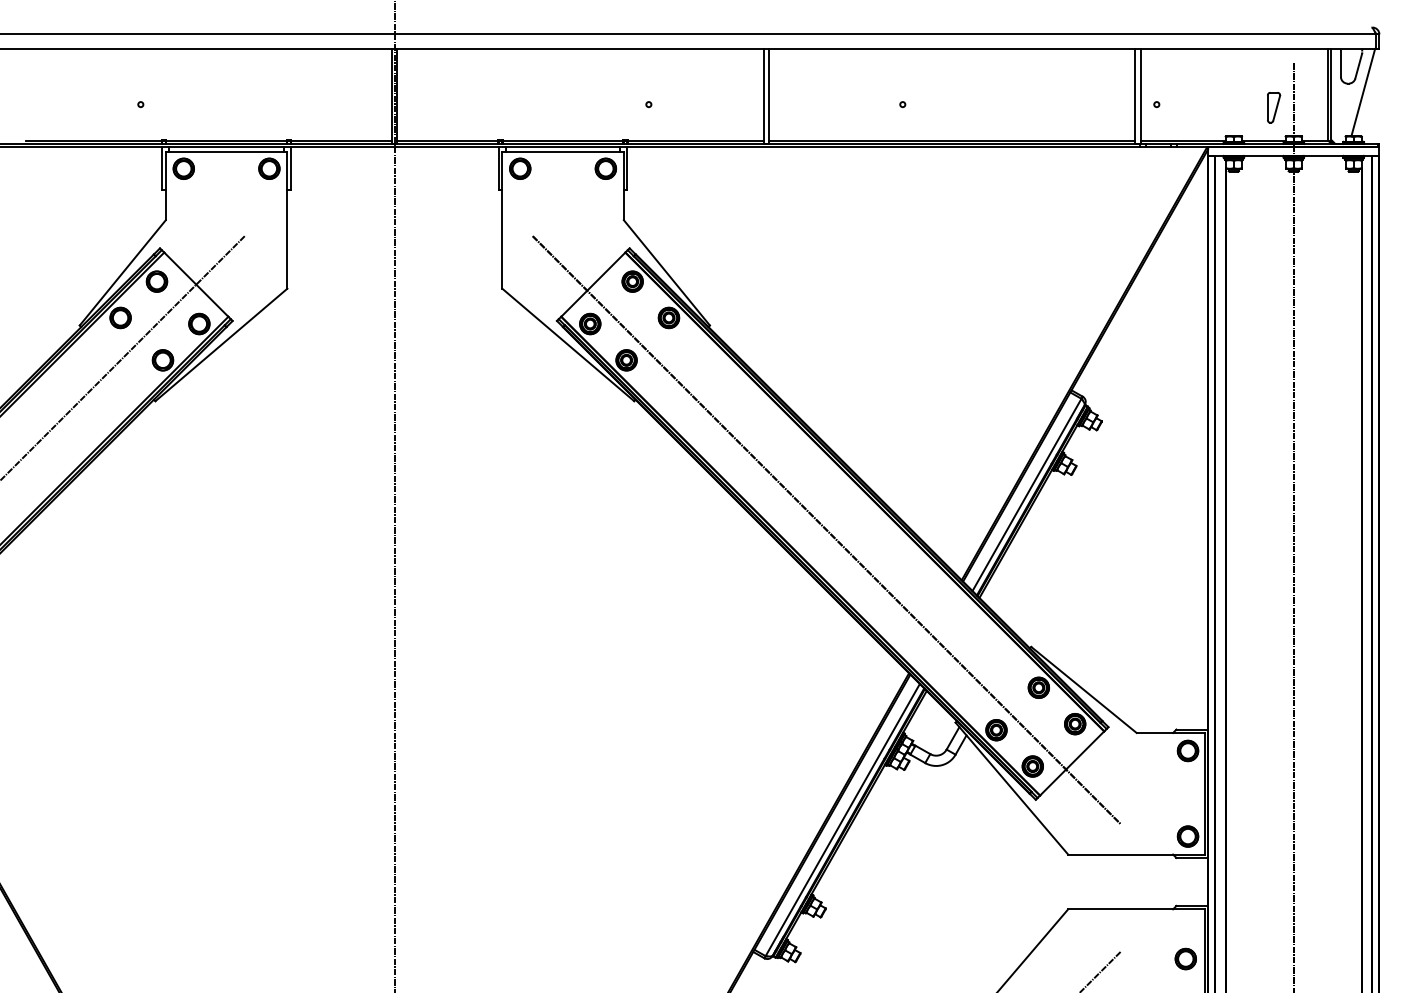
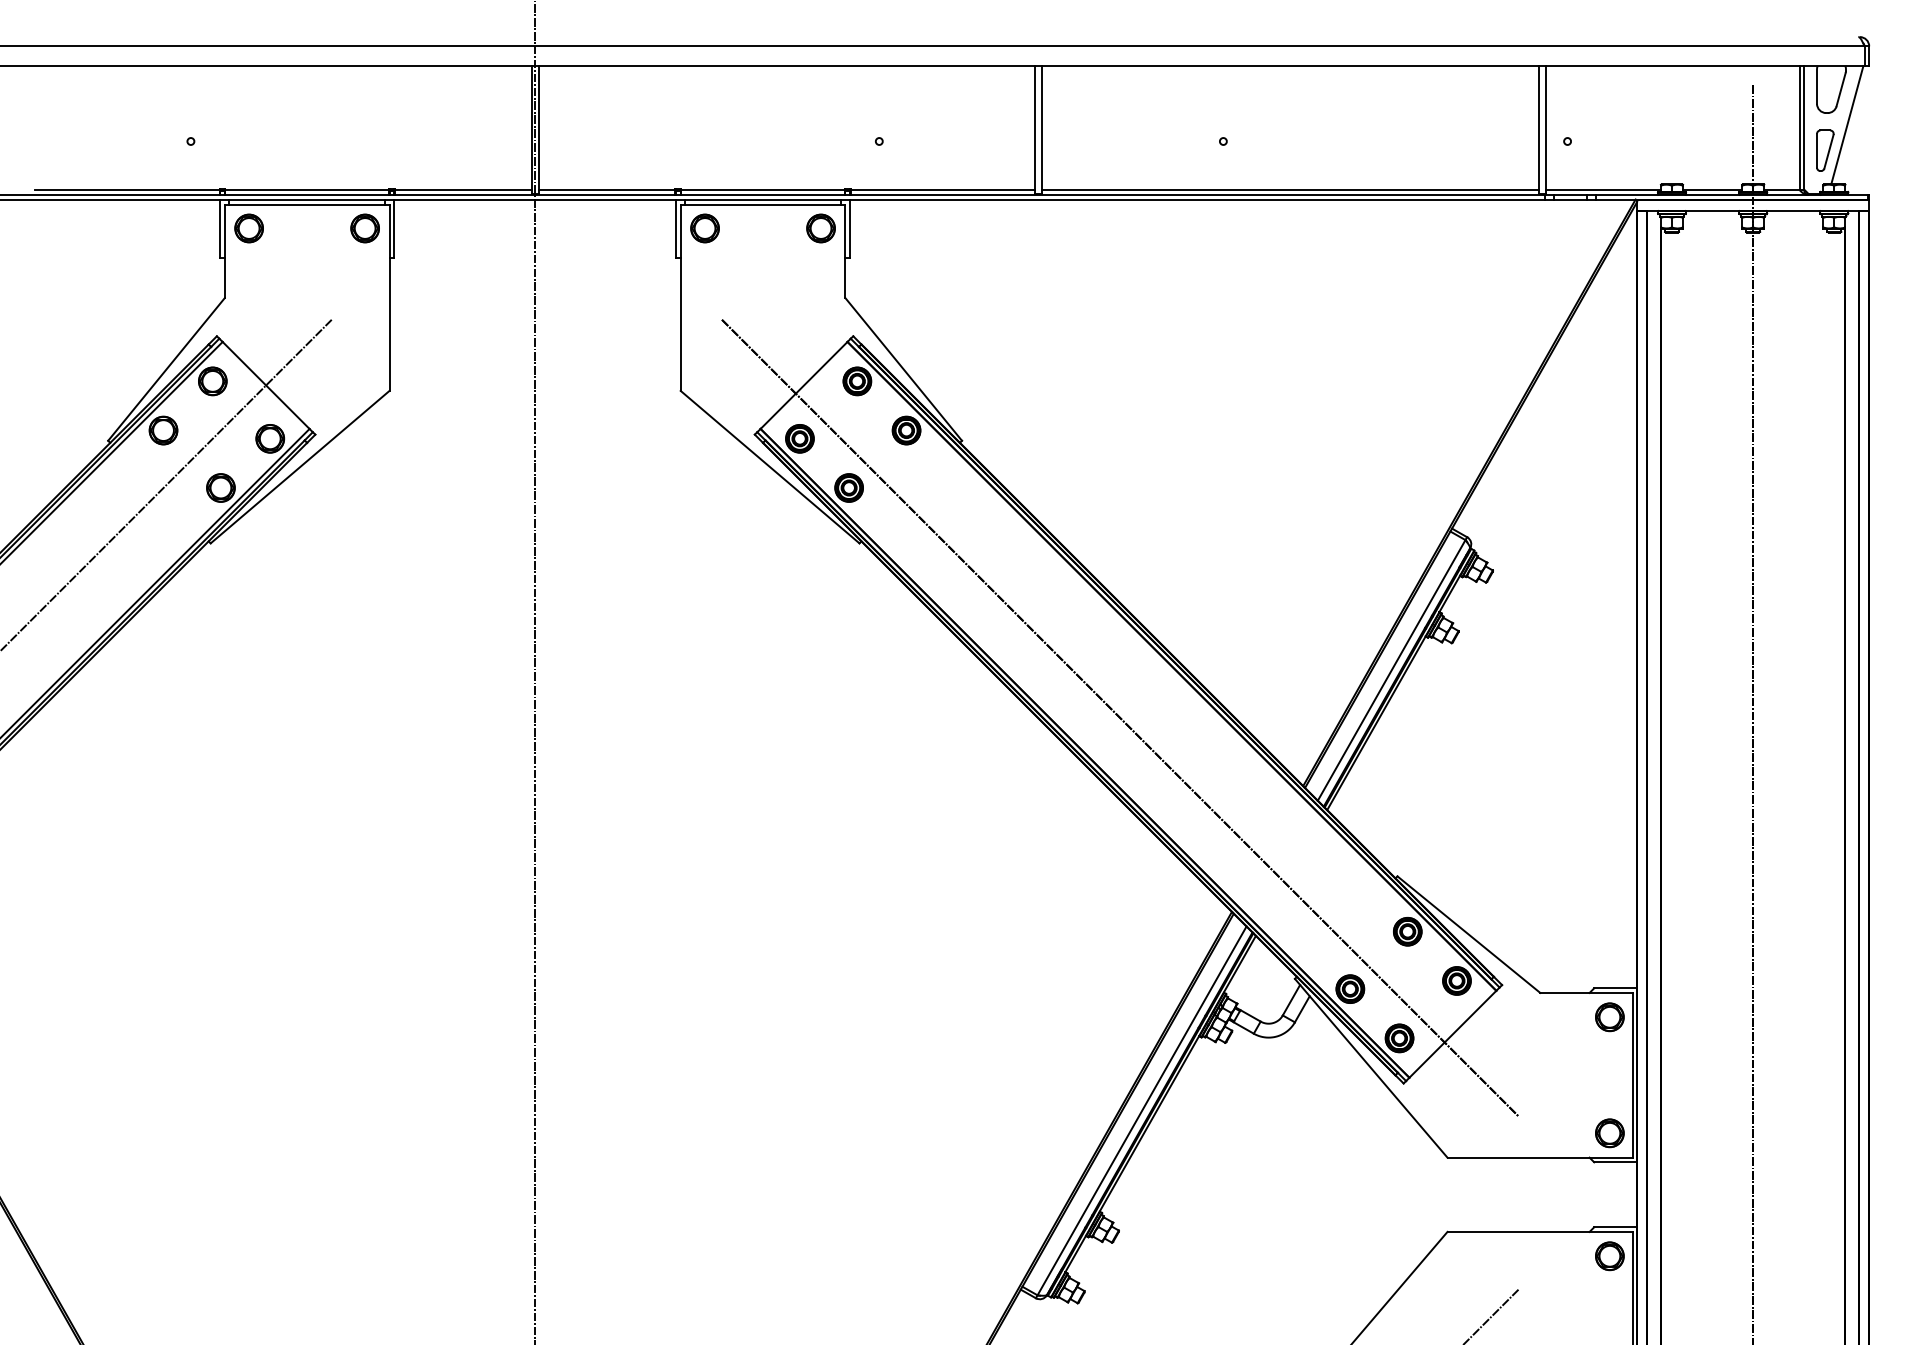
part: (1274, 107) -> (1825, 150), moved
part: (1185, 959) -> (1609, 1256), moved

